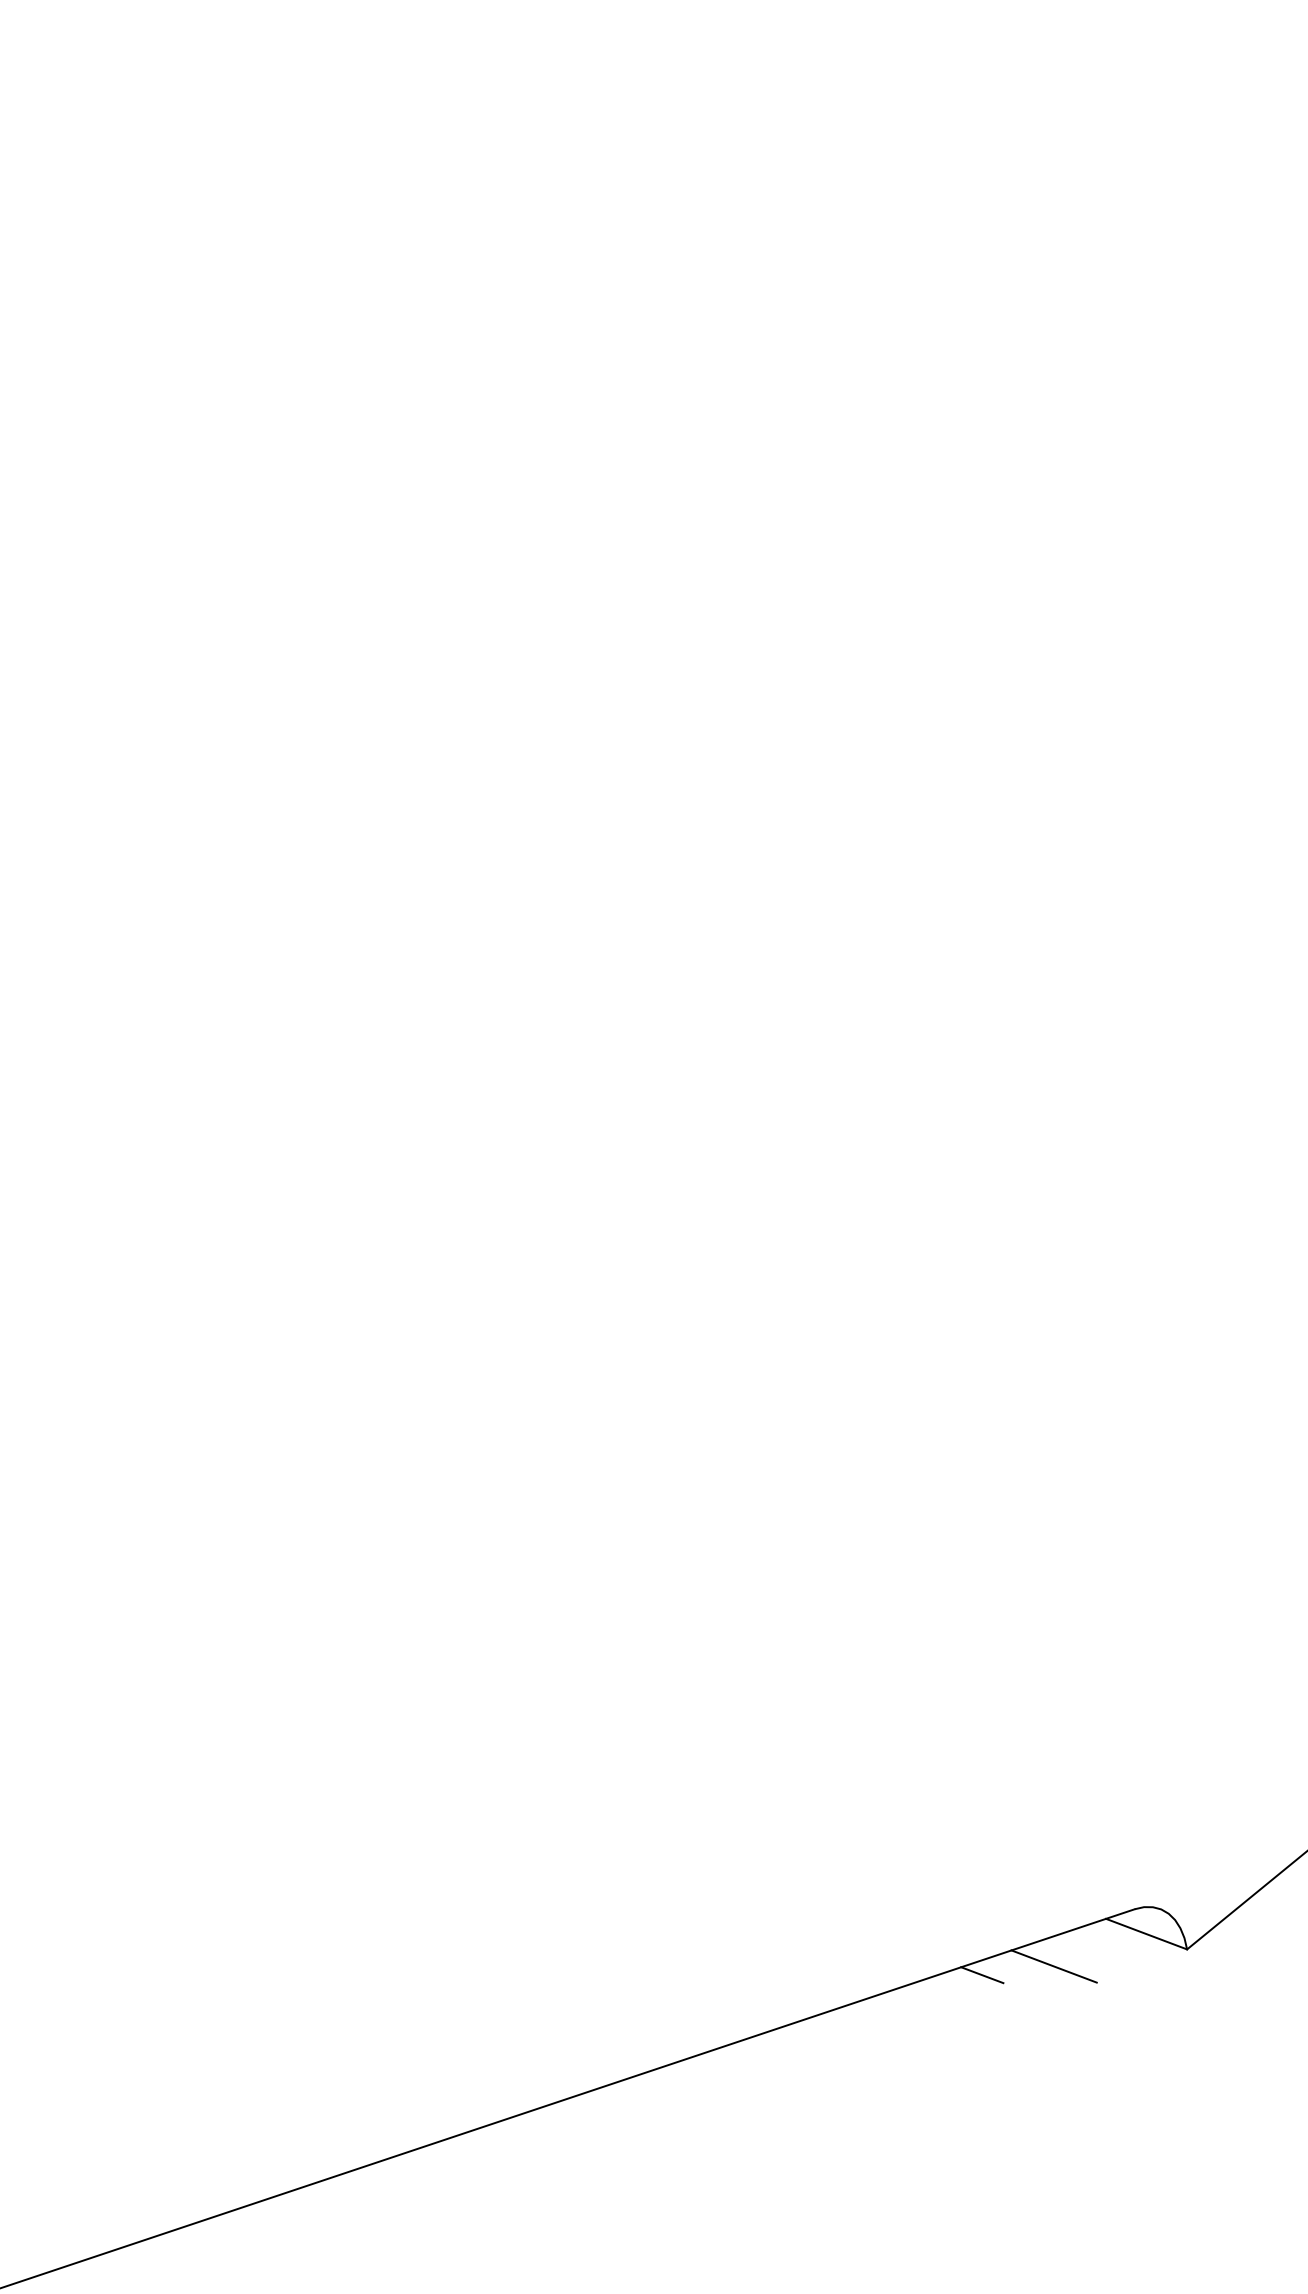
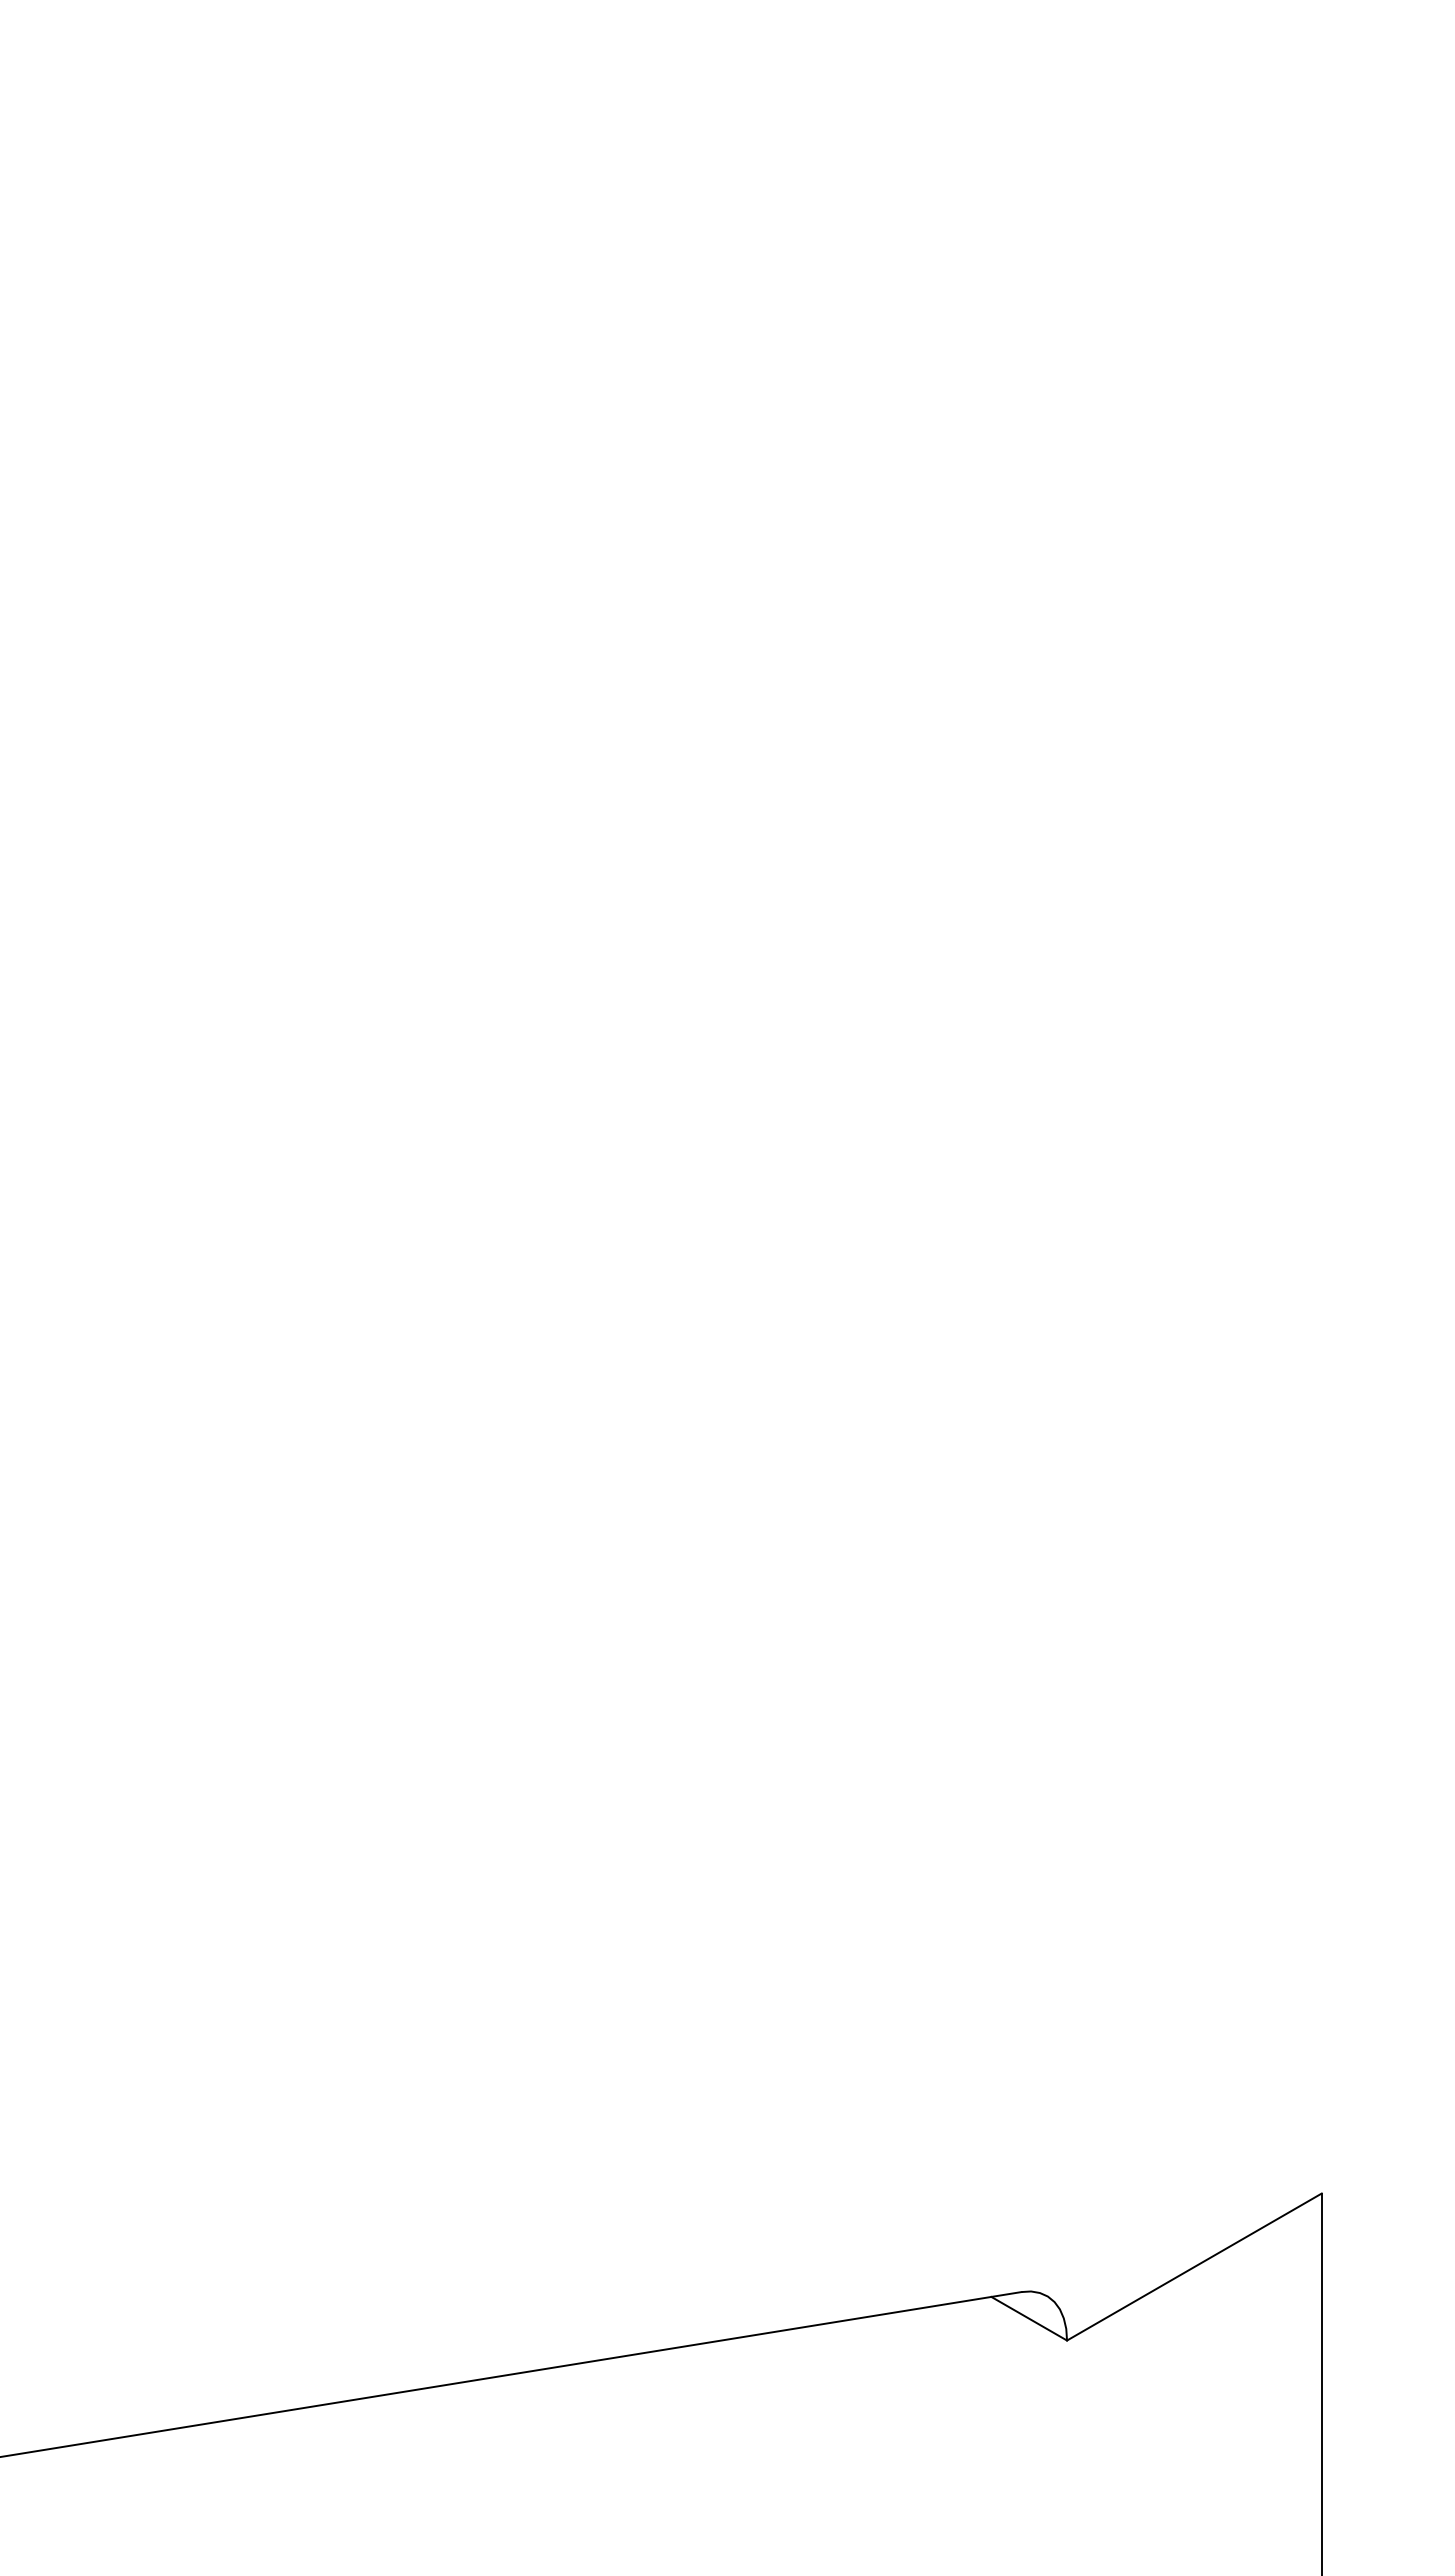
line: (1053, 1966) -> (931, 2335), removed
line: (981, 1974) -> (858, 2332), removed

